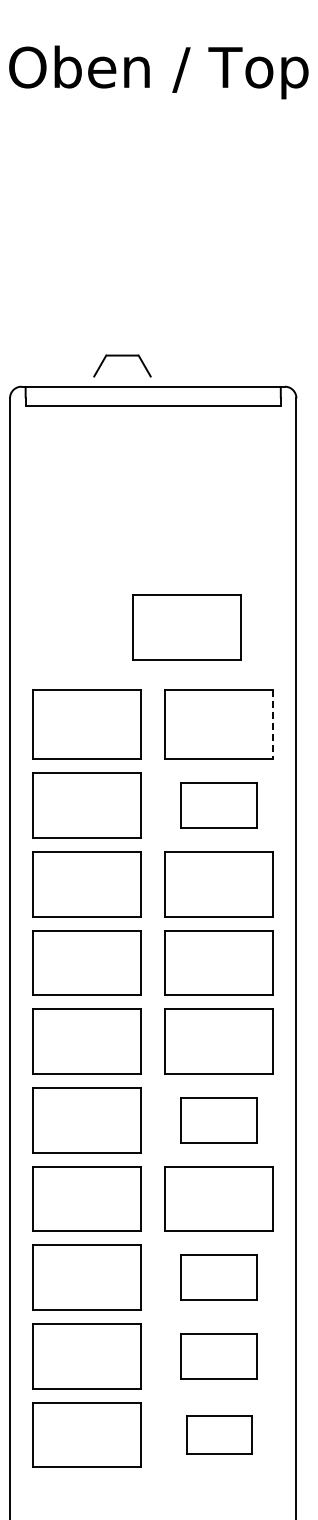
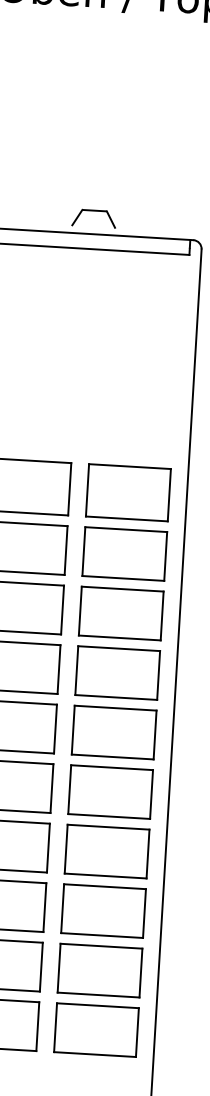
part: (122, 356) -> (94, 211), moved
part: (186, 627) -> (108, 417), removed
line: (273, 724) -> (169, 495), dashed -> solid
part: (218, 805) -> (124, 553), size x1.43
part: (218, 1120) -> (110, 792), size x1.43
part: (218, 1277) -> (103, 910), size x1.43
part: (218, 1356) -> (99, 970), size x1.43
part: (218, 1434) -> (96, 1029), size x1.67

